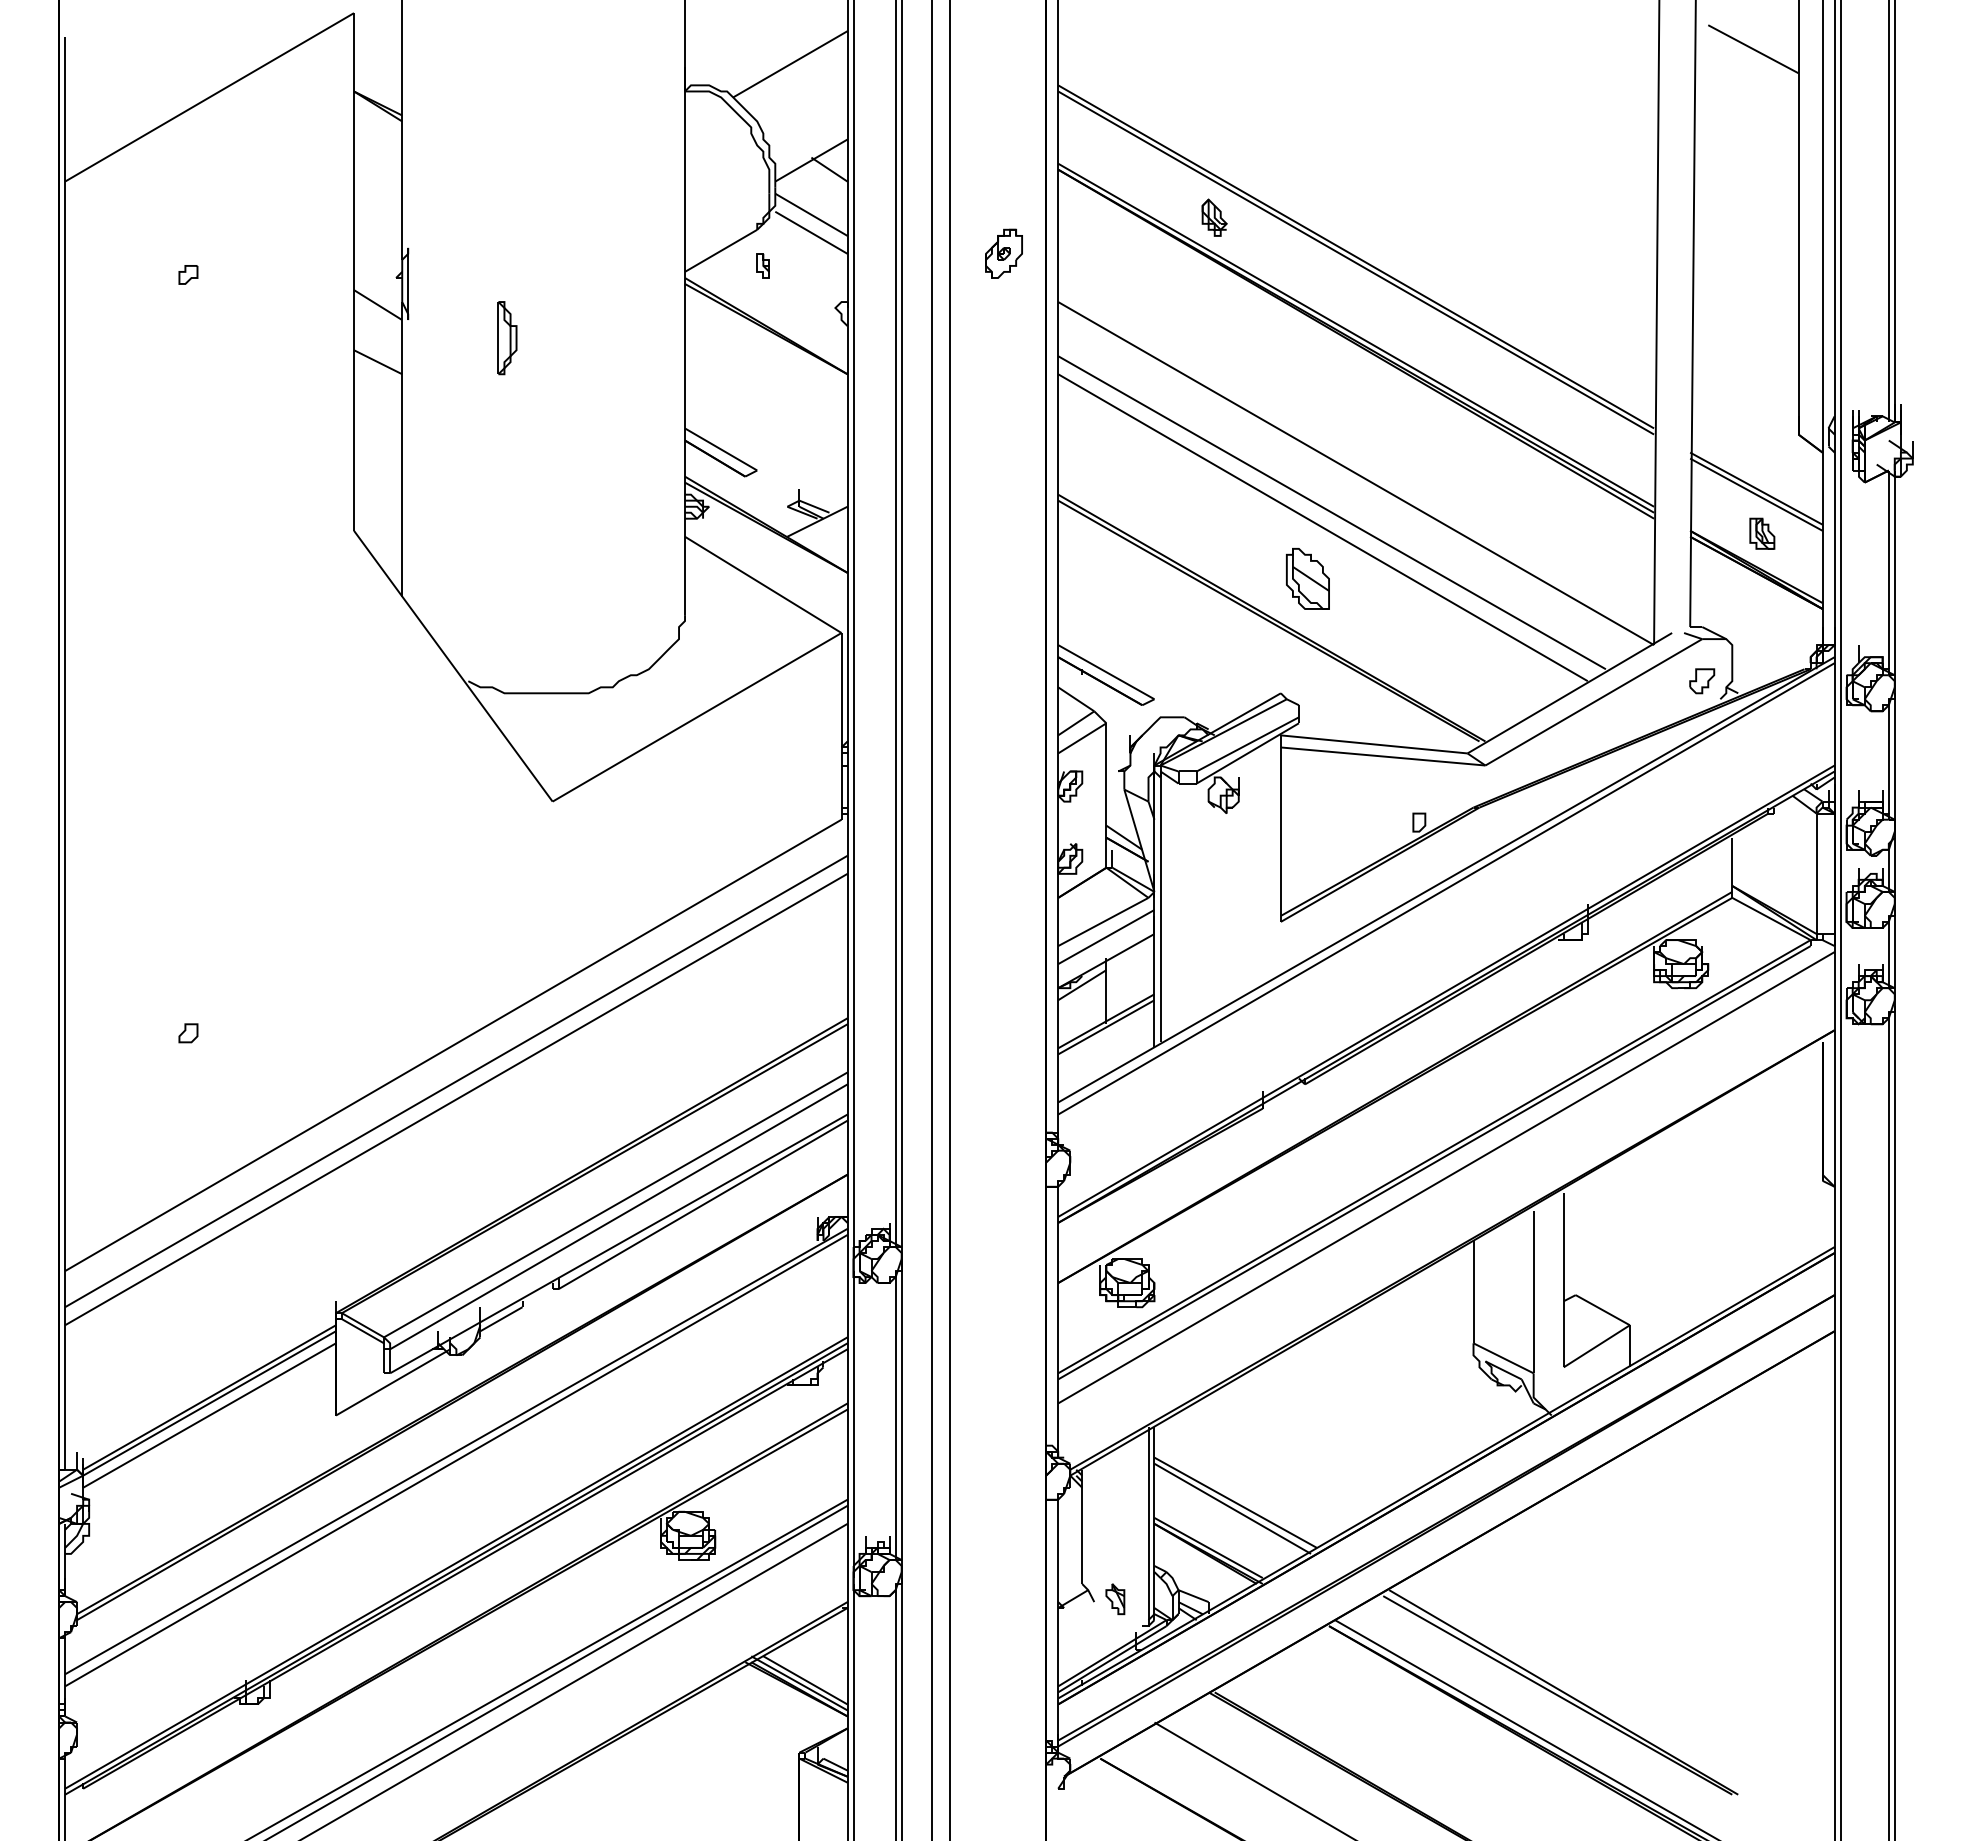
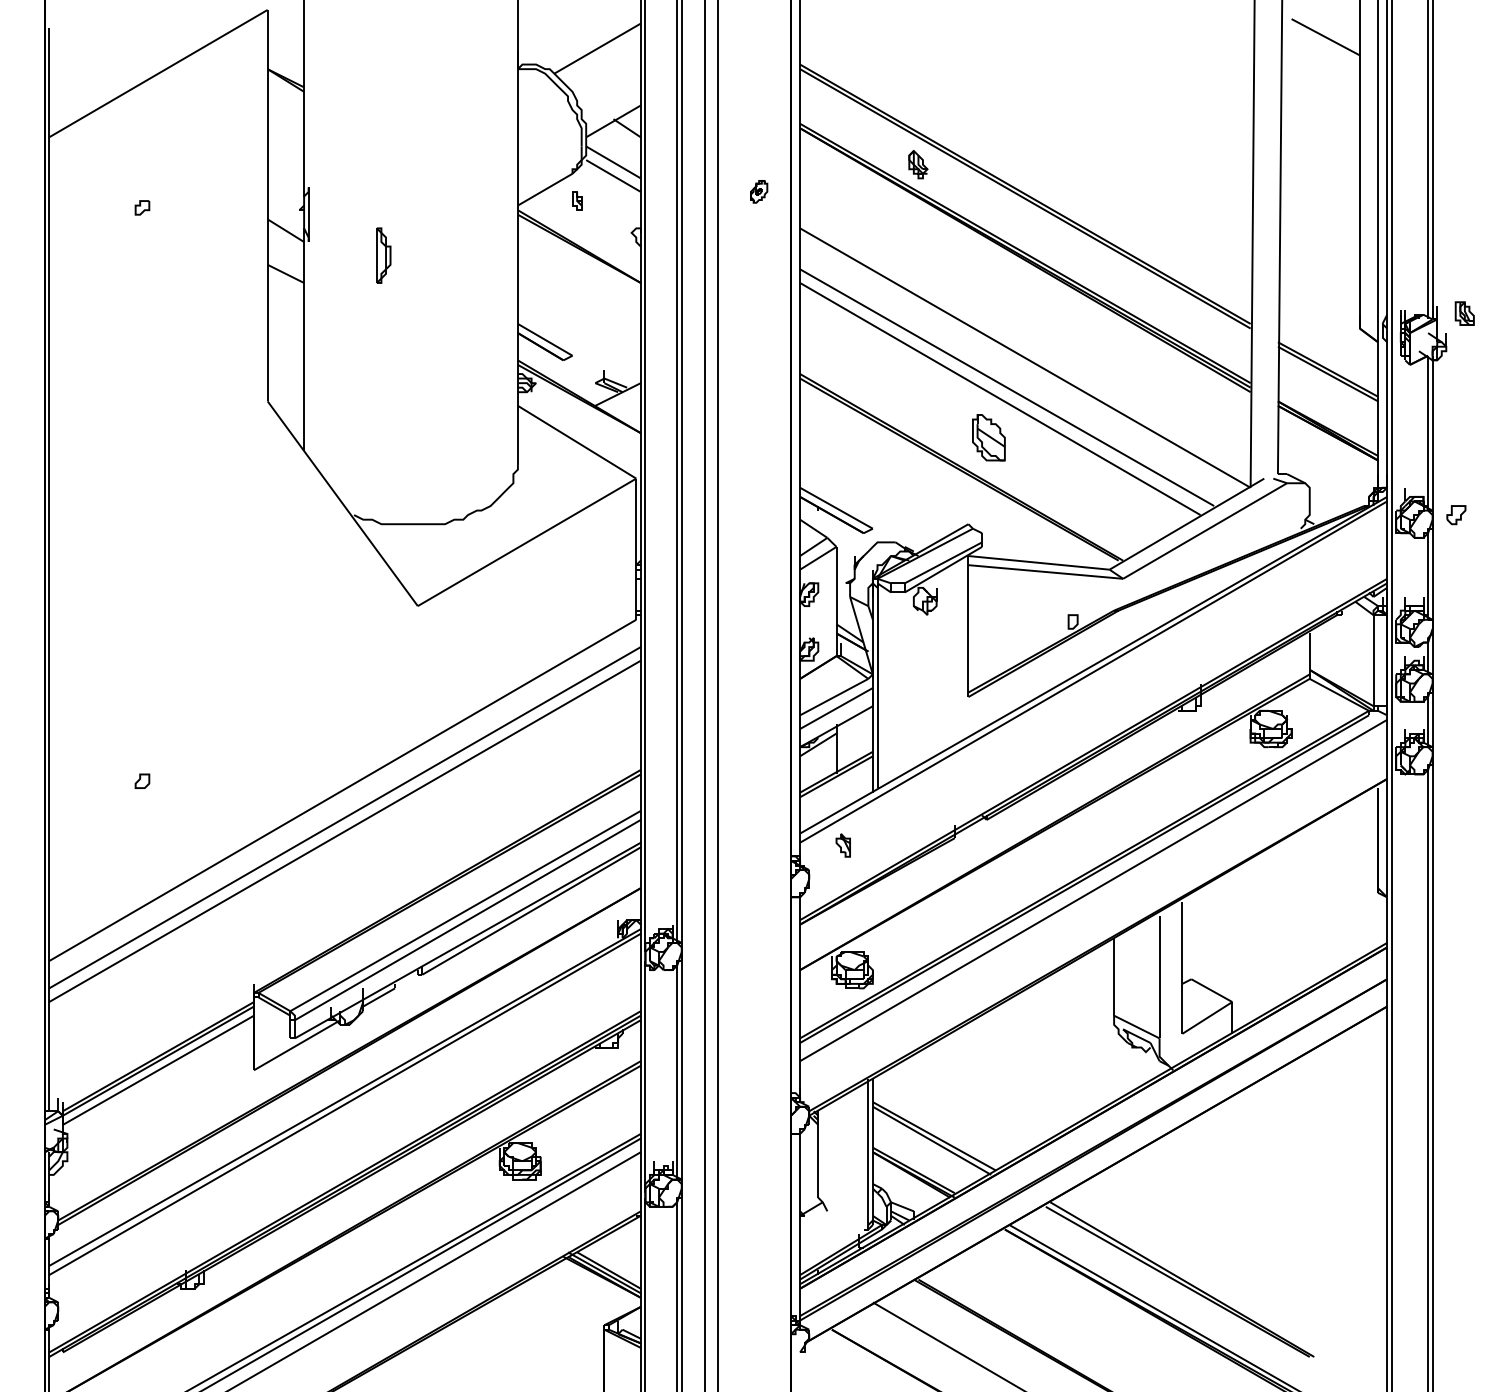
part: (1003, 253) -> (758, 191), size x0.6
part: (1762, 533) -> (1464, 313), moved
part: (1702, 681) -> (1456, 515), moved
part: (1115, 1599) -> (843, 845), moved

